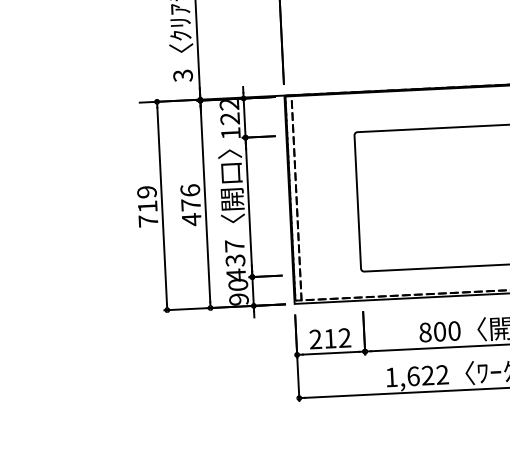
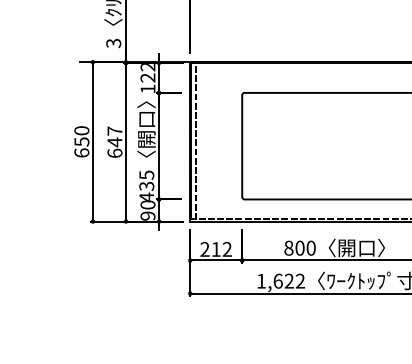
text: (190, 205) -> (114, 142), 476 -> 647
text: (147, 206) -> (81, 141), 719 -> 650
text: (234, 245) -> (146, 174), 437 -> 435

